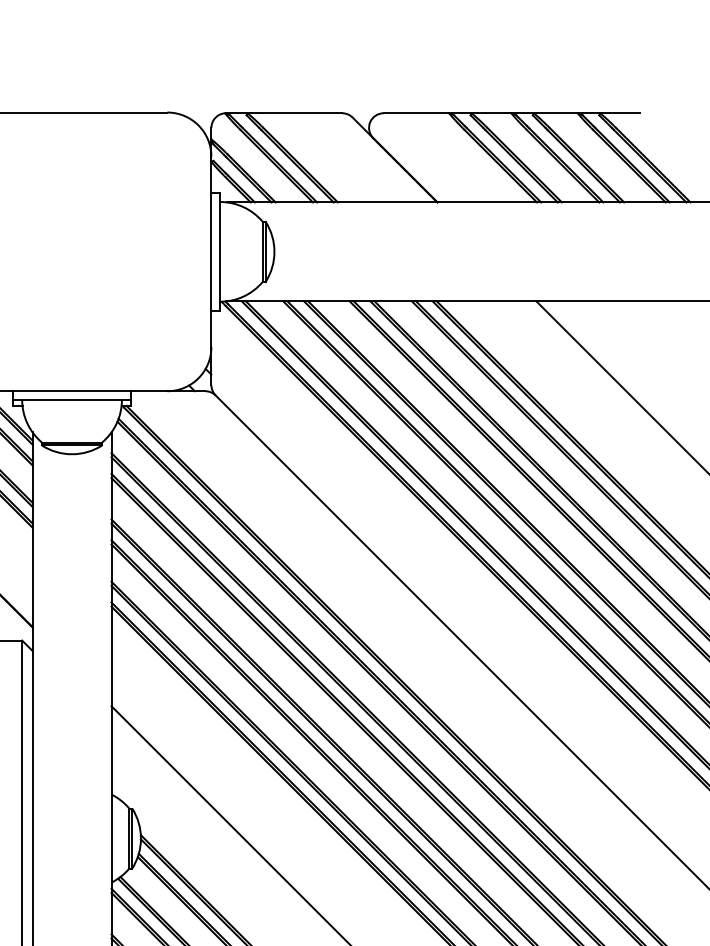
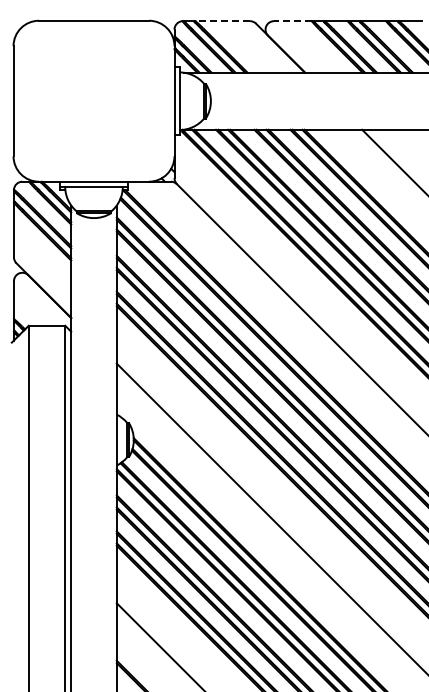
line: (294, 113) -> (222, 21), solid -> dashed
line: (415, 113) -> (292, 21), solid -> dashed

